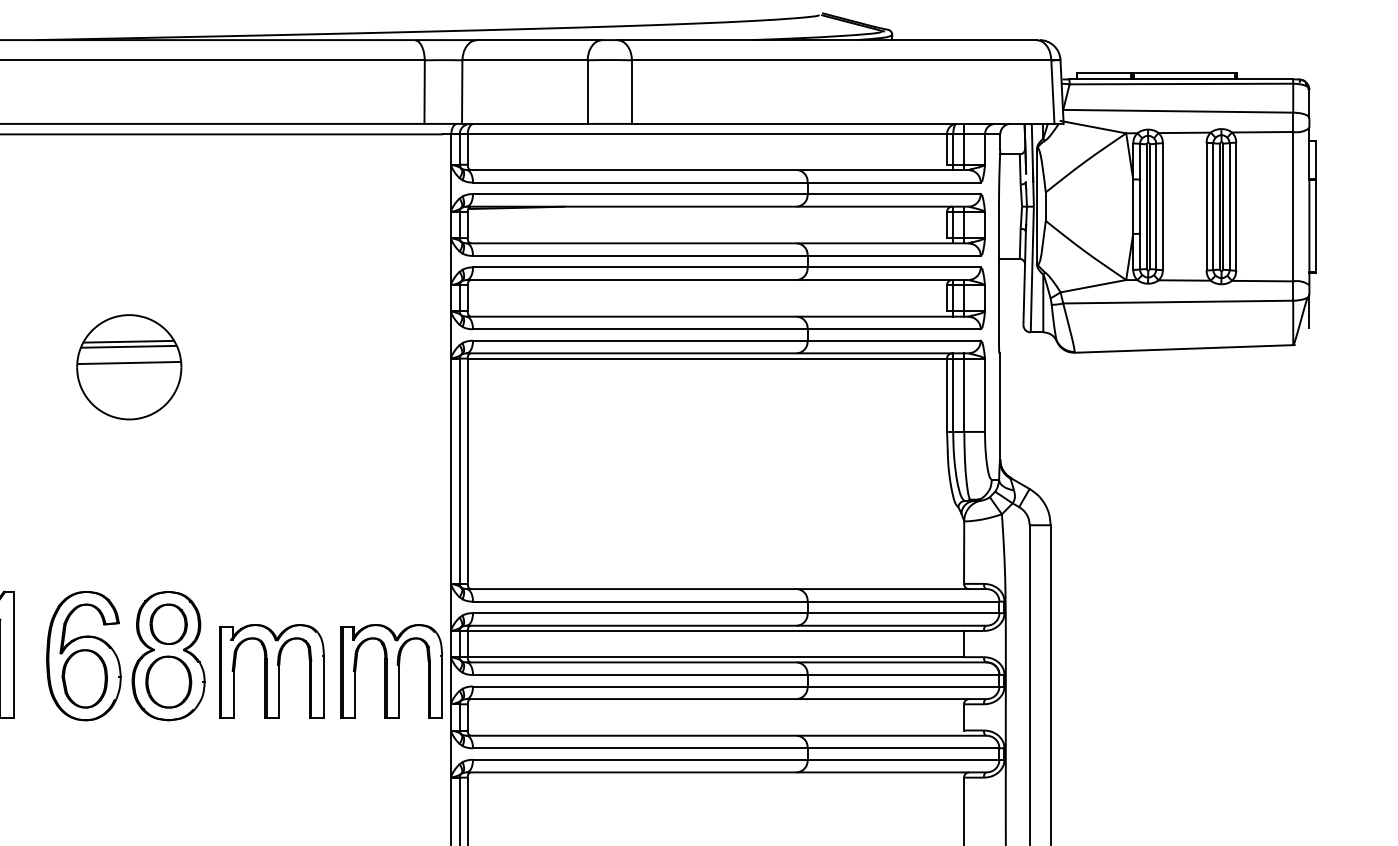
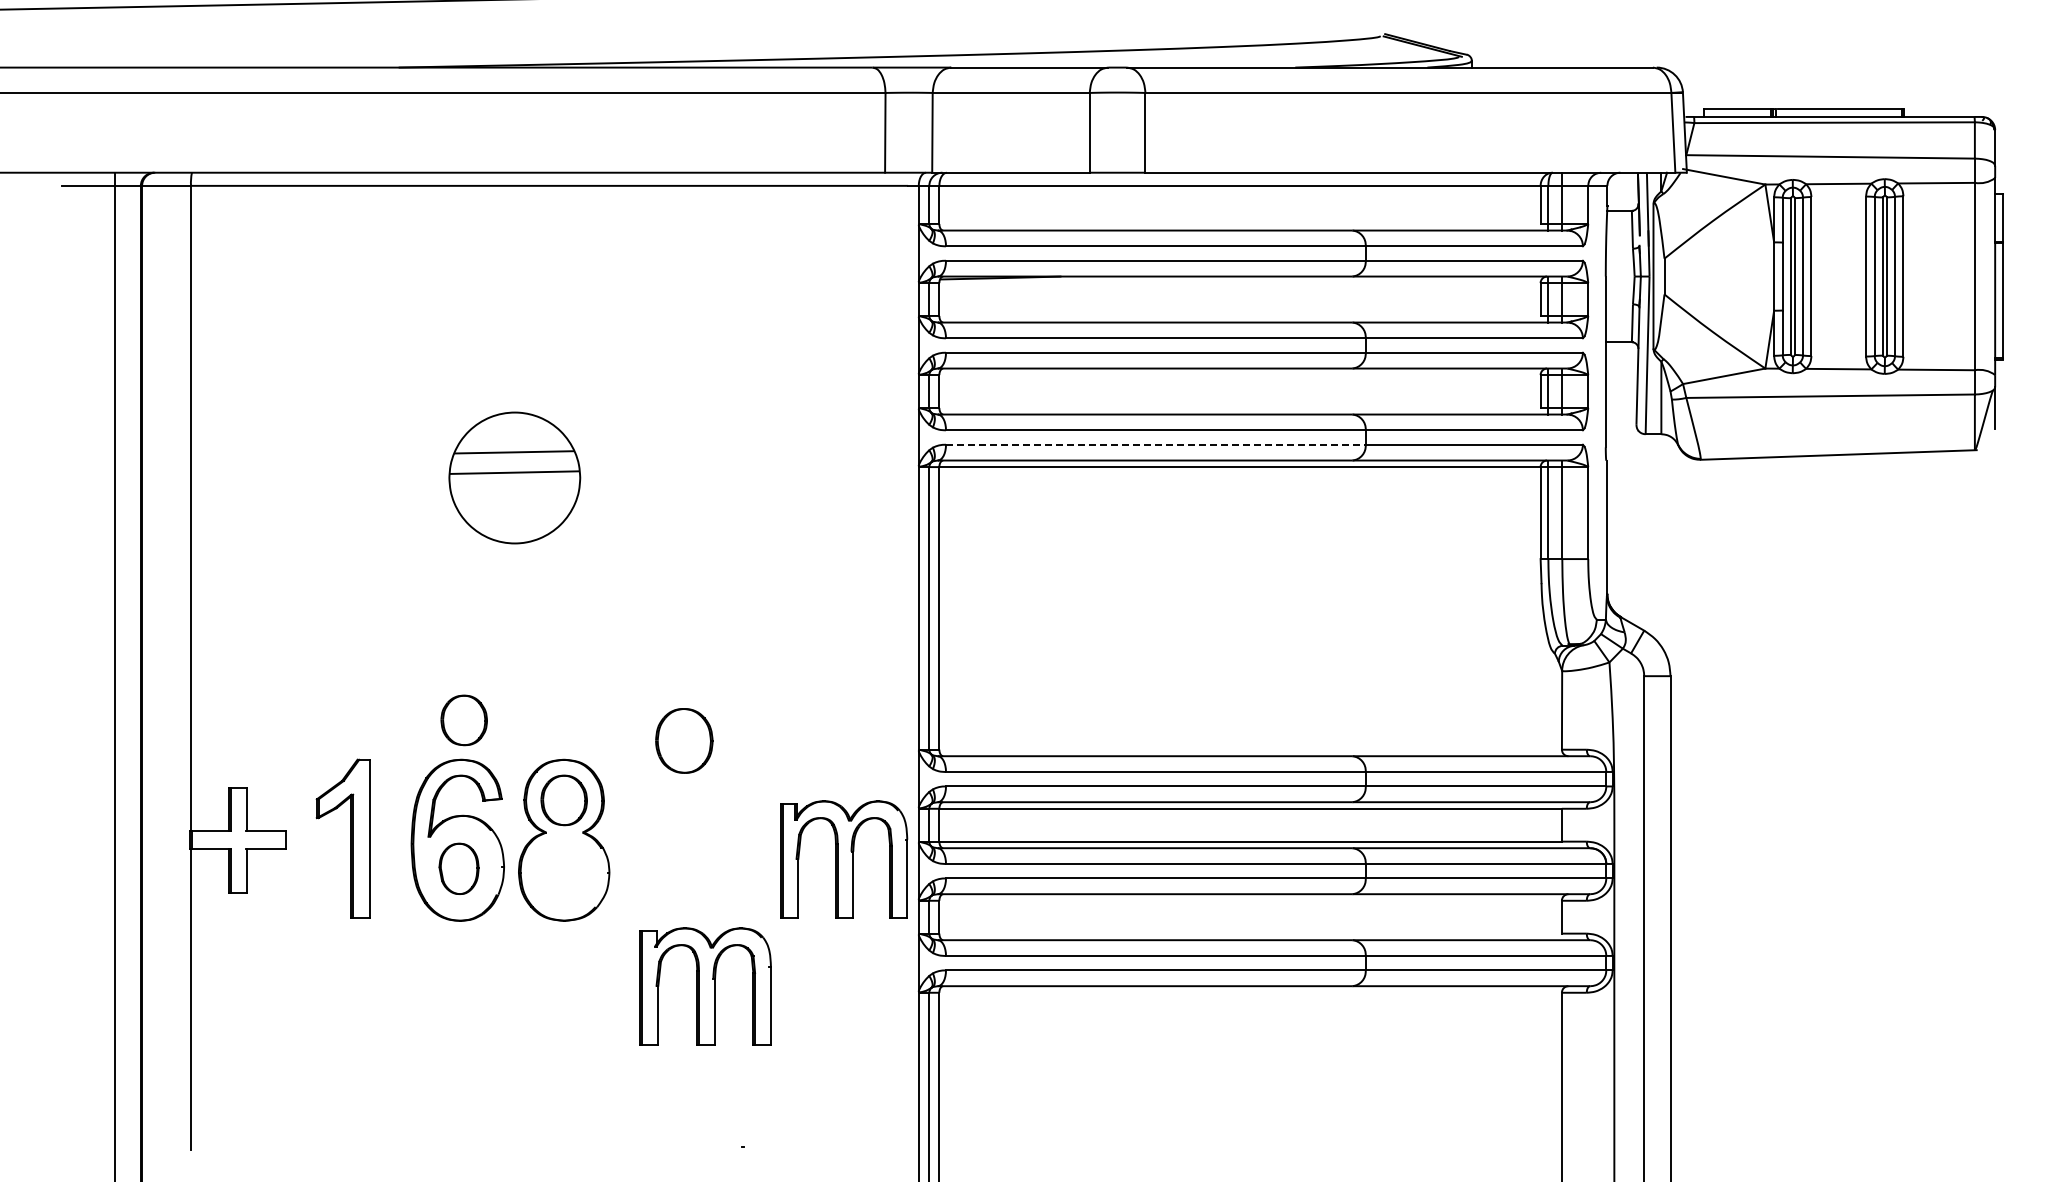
line: (640, 340) -> (1155, 444), solid -> dashed
line: (128, 341) -> (513, 445), removed
part: (88, 560) -> (463, 720), added
part: (271, 671) -> (705, 986), moved
part: (84, 678) -> (458, 868), size x0.7
part: (168, 681) -> (684, 740), moved

